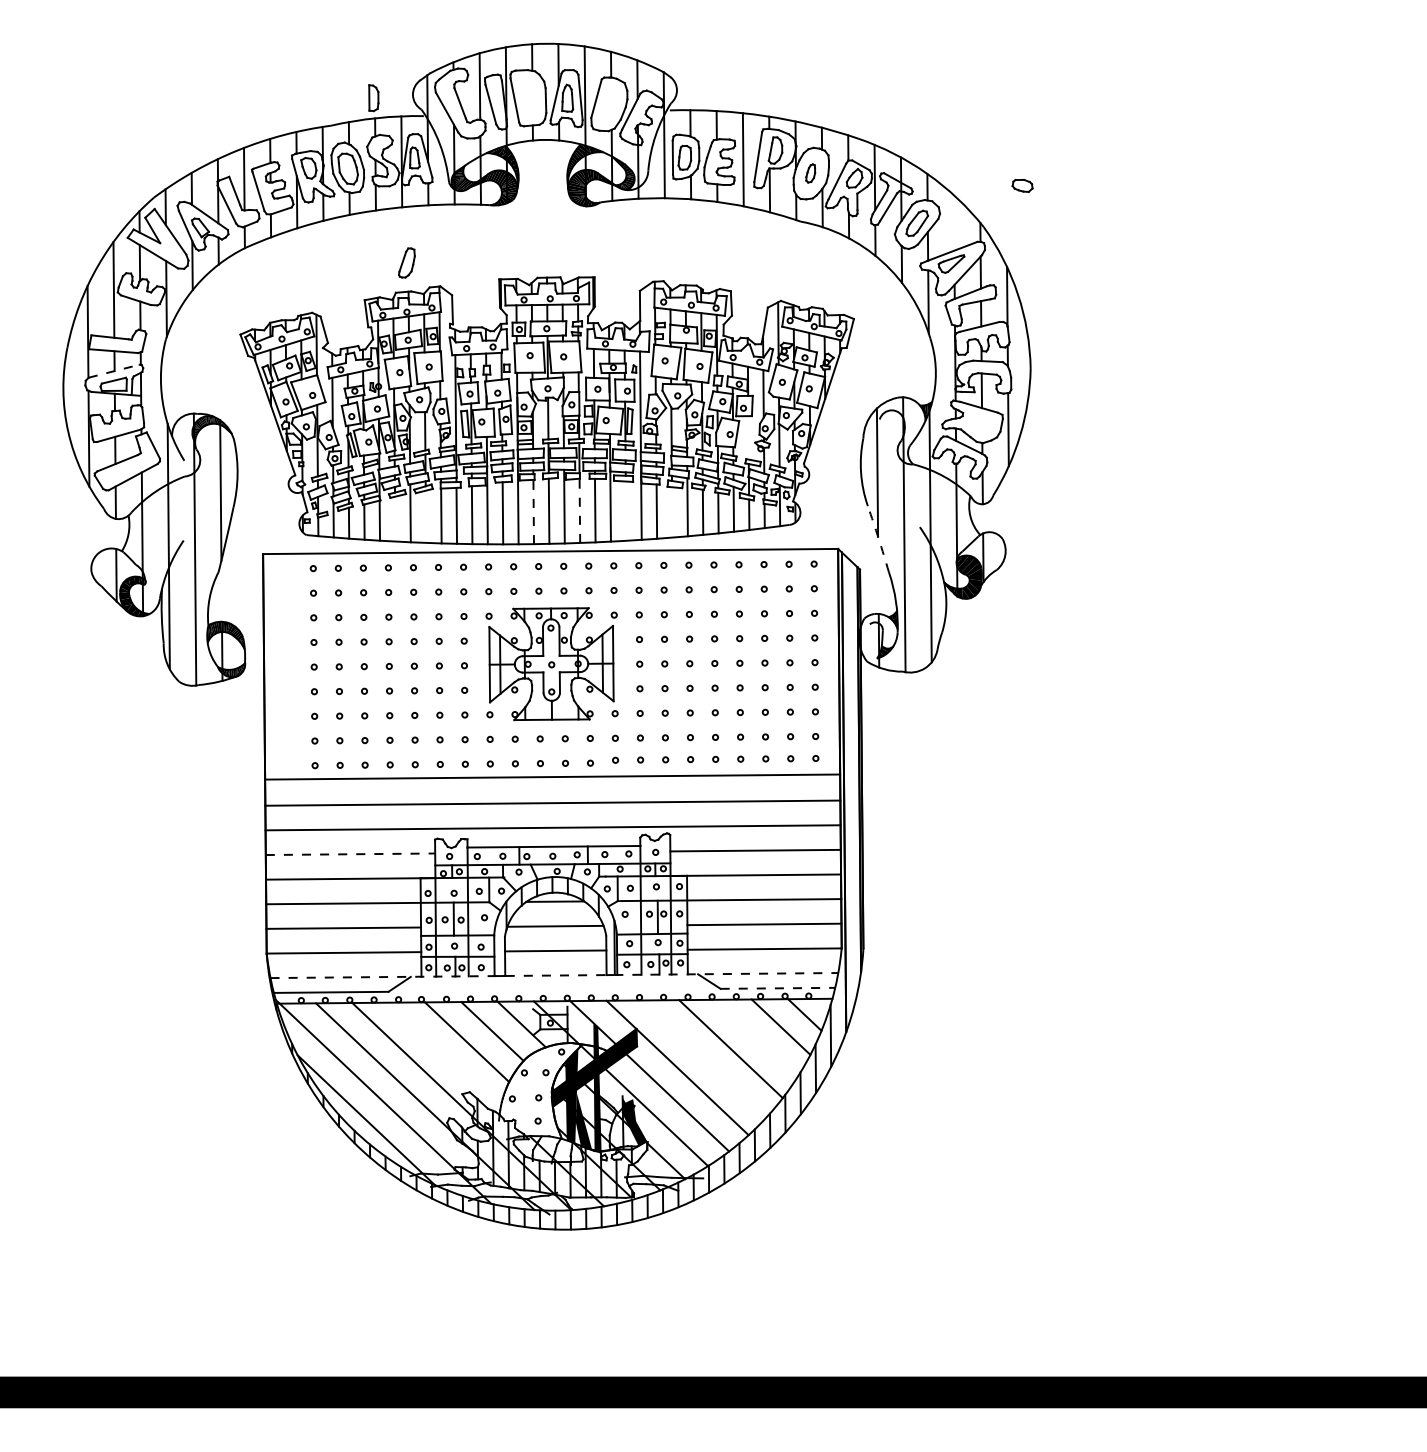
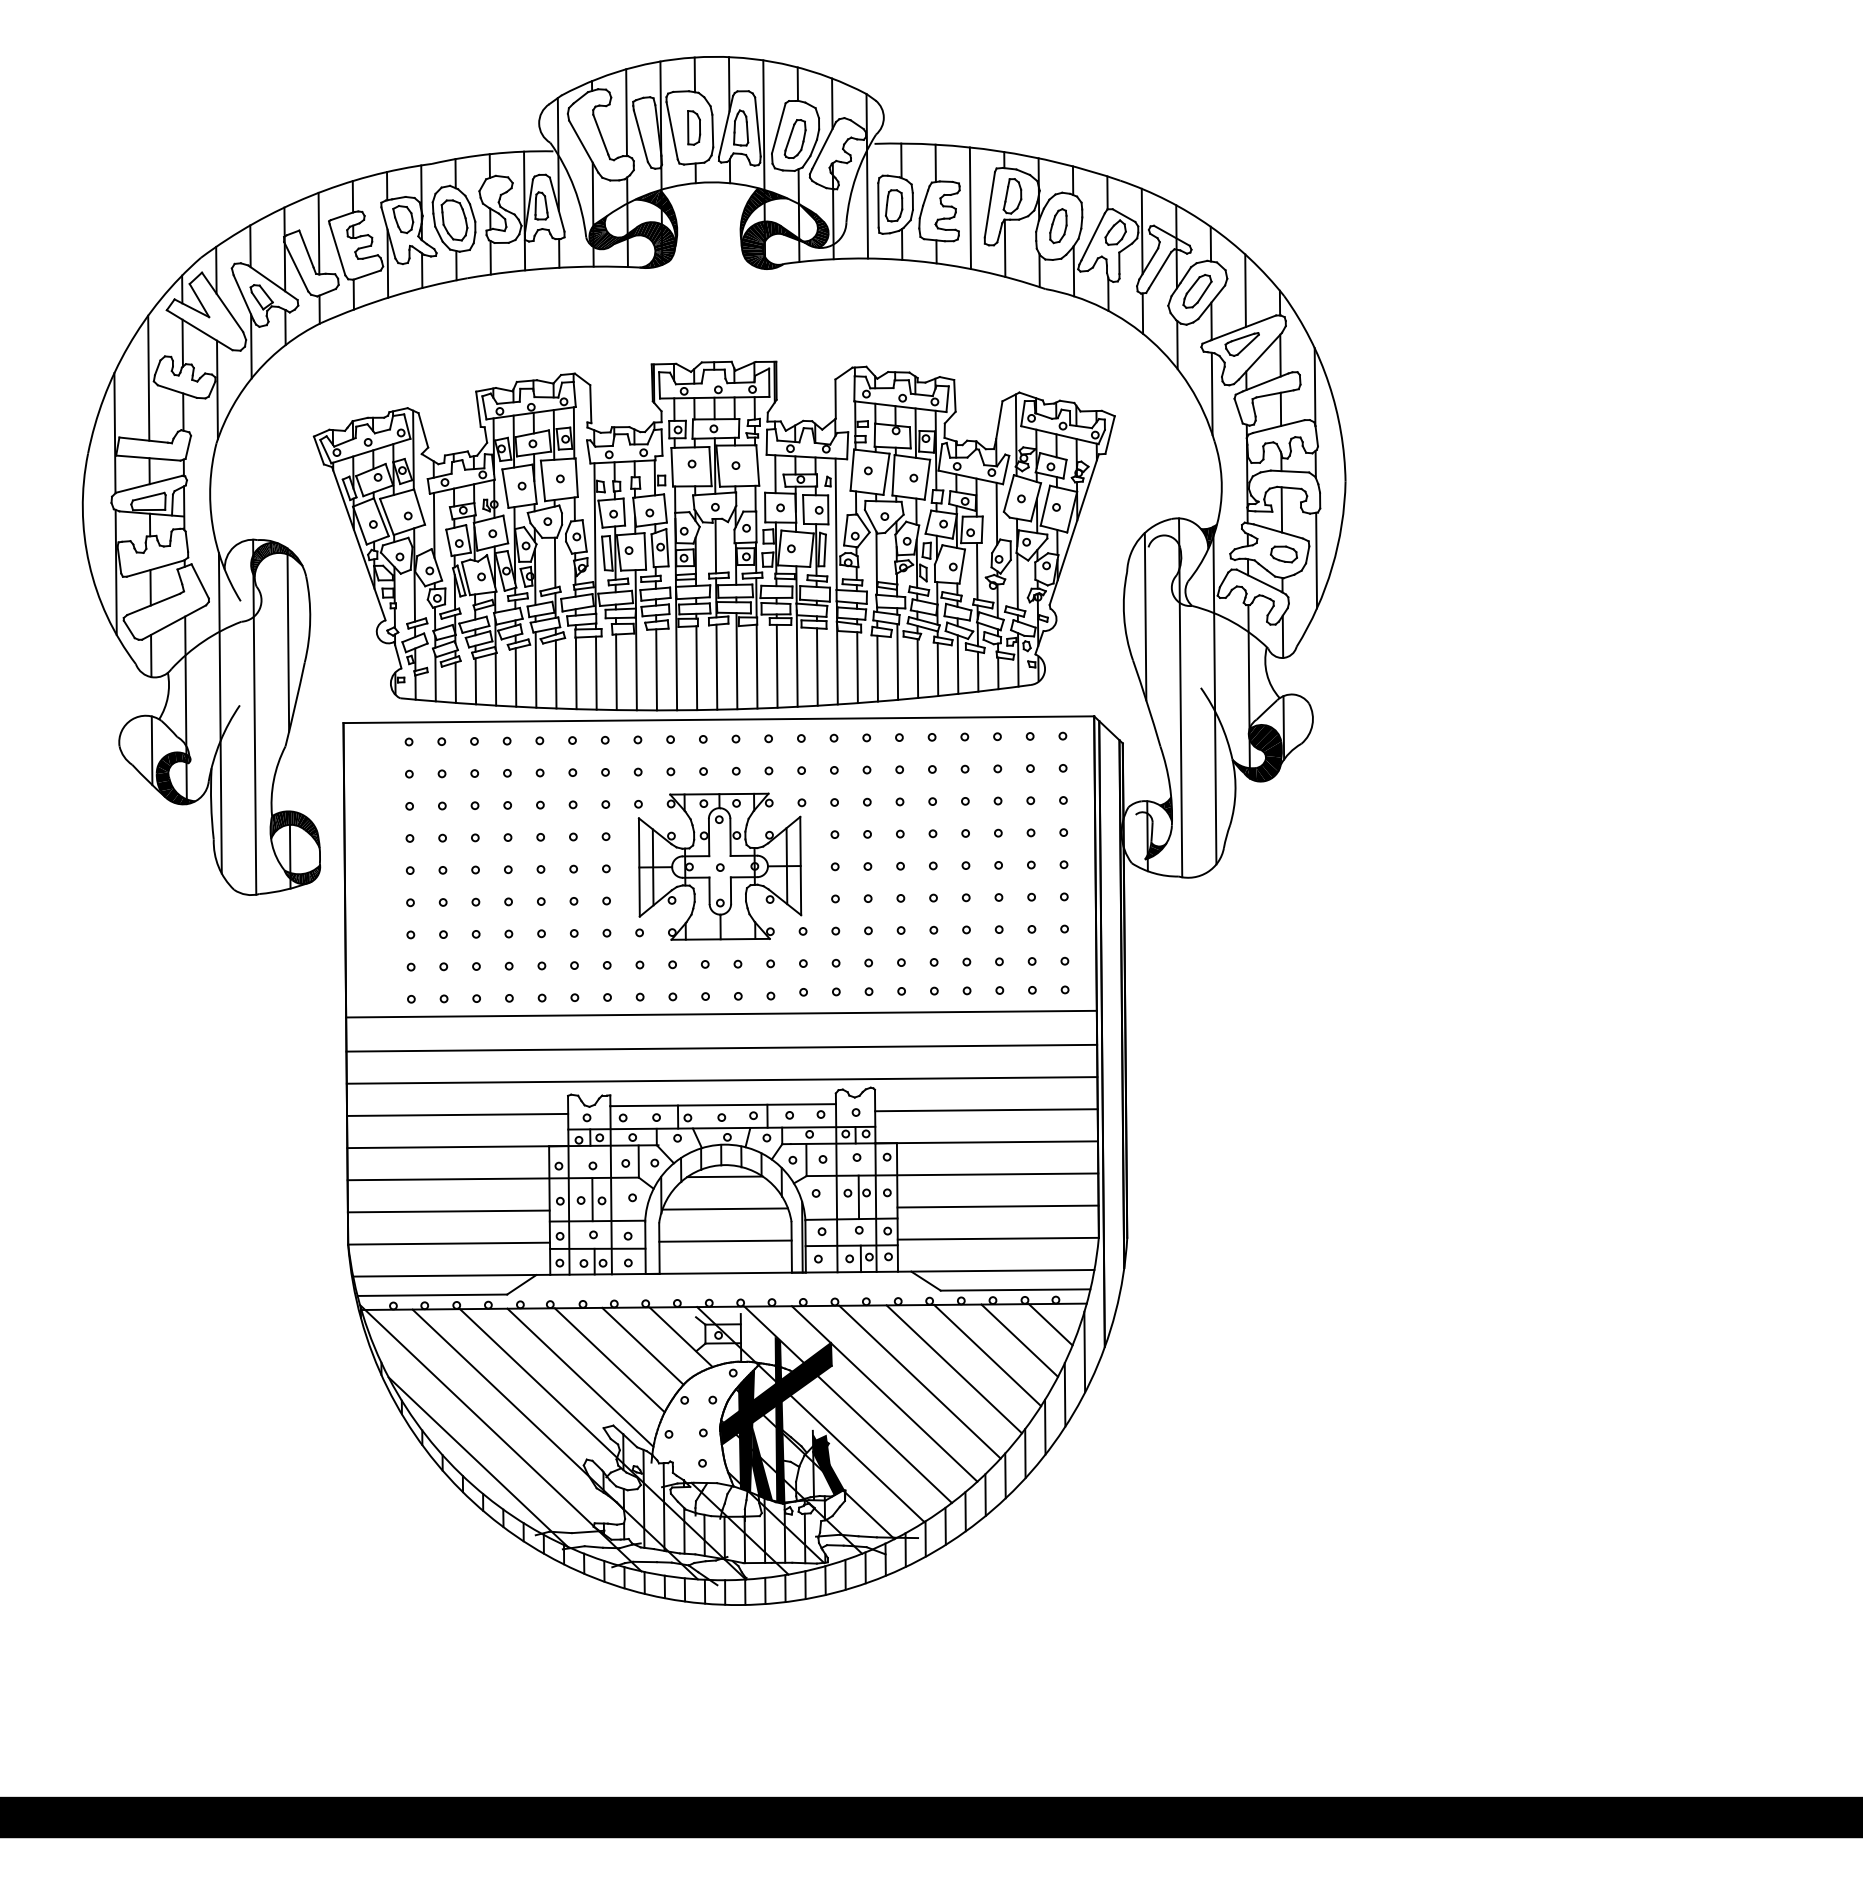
part: (374, 97) -> (694, 127), moved
part: (810, 173) -> (1058, 226), size x1.43
part: (1022, 185) -> (1283, 554), moved
line: (954, 222) -> (1245, 290), added
part: (406, 262) -> (794, 138), moved
line: (114, 371) -> (149, 484), dashed -> solid
line: (748, 437) -> (977, 570), added
line: (580, 510) -> (757, 666), dashed -> solid
line: (626, 510) -> (817, 666), added
line: (533, 512) -> (696, 668), dashed -> solid
line: (672, 512) -> (877, 668), added
line: (425, 516) -> (555, 674), added
line: (394, 519) -> (515, 677), added
arc: (878, 539) -> (1147, 703), dashed -> solid
line: (350, 853) -> (457, 1114), dashed -> solid
line: (554, 975) -> (723, 1273), dashed -> solid
line: (777, 988) -> (1015, 1290), dashed -> solid
line: (756, 1038) -> (987, 1355), added
line: (444, 1055) -> (580, 1377), added
line: (704, 1058) -> (919, 1381), added

